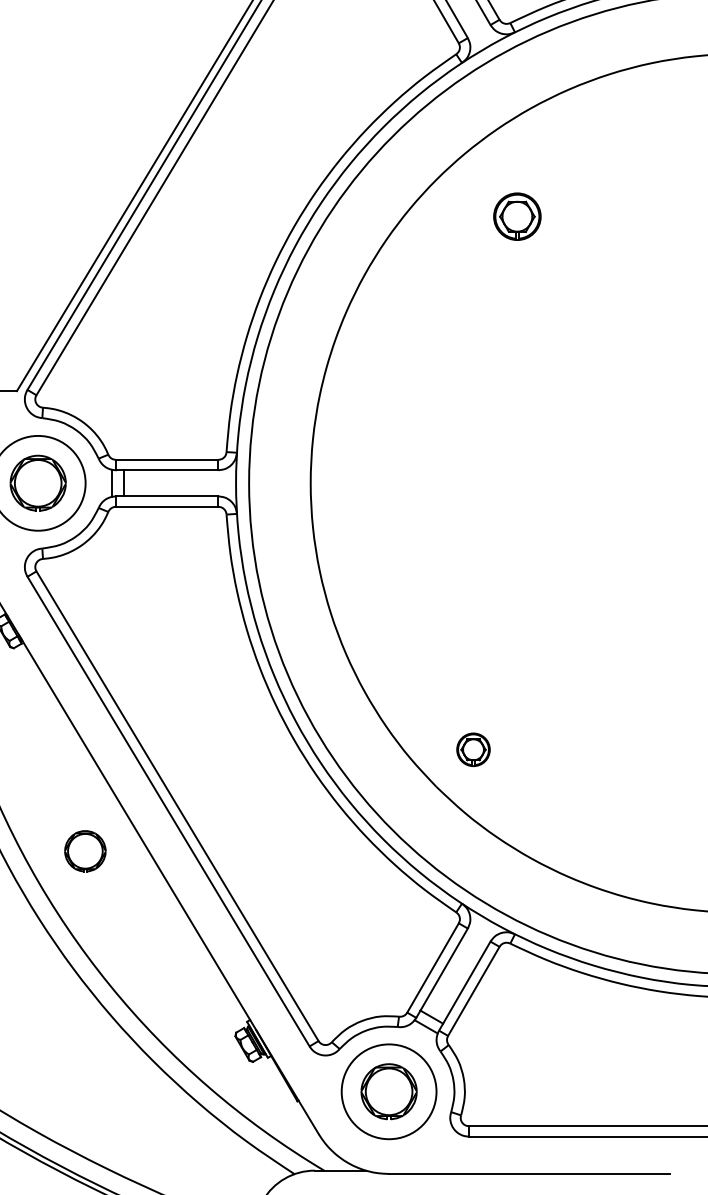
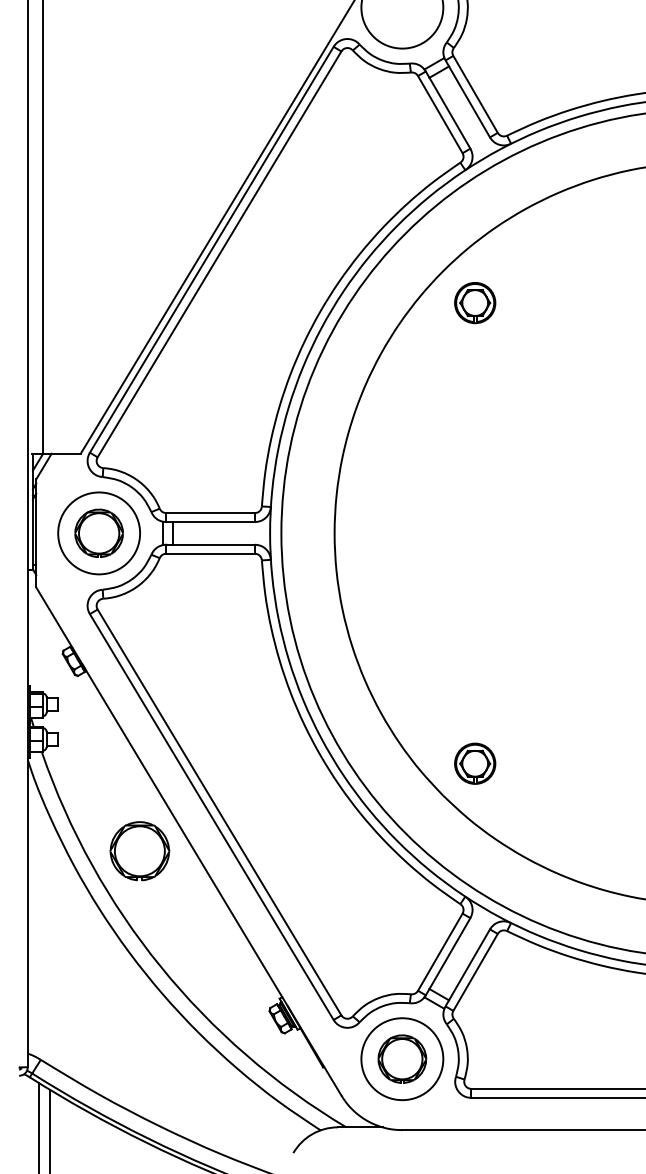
part: (517, 217) -> (475, 303), moved
part: (473, 749) -> (475, 763), size x1.43
part: (84, 851) -> (139, 851), size x1.67

